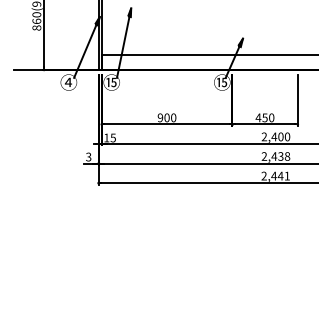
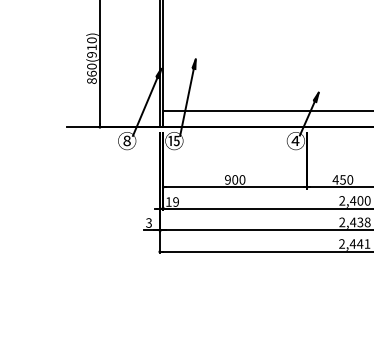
text: (68, 82) -> (126, 140), ④ -> ⑧
text: (221, 82) -> (295, 140), ⑮ -> ④
text: (112, 137) -> (175, 201), 15 -> 19

